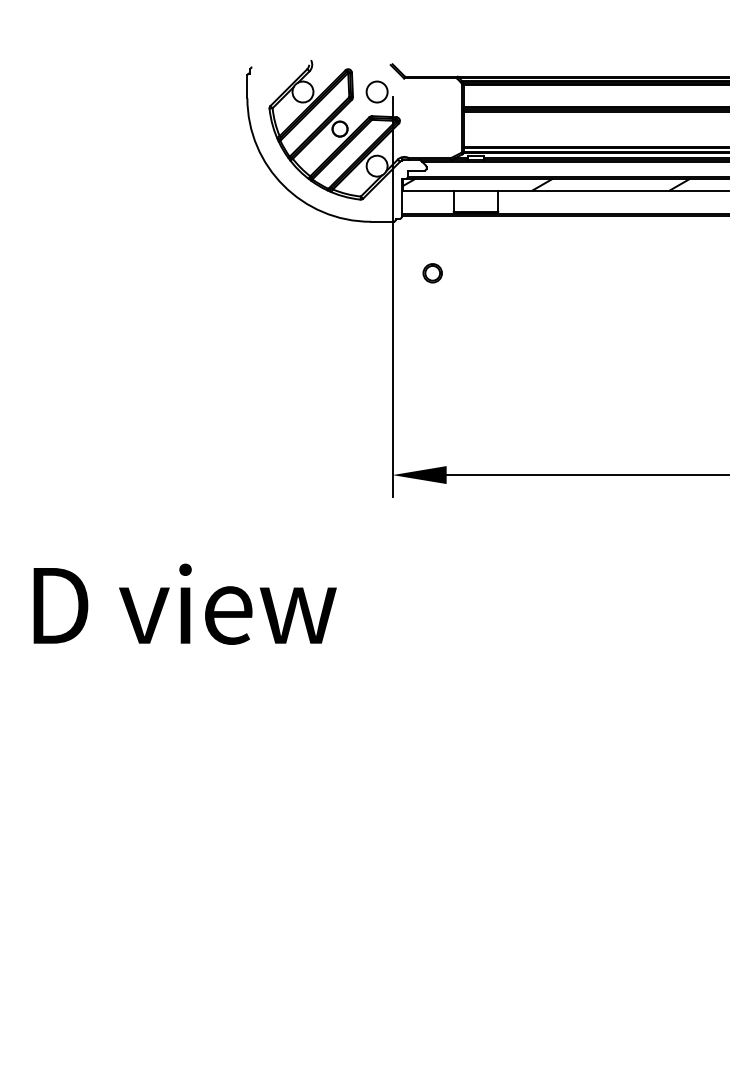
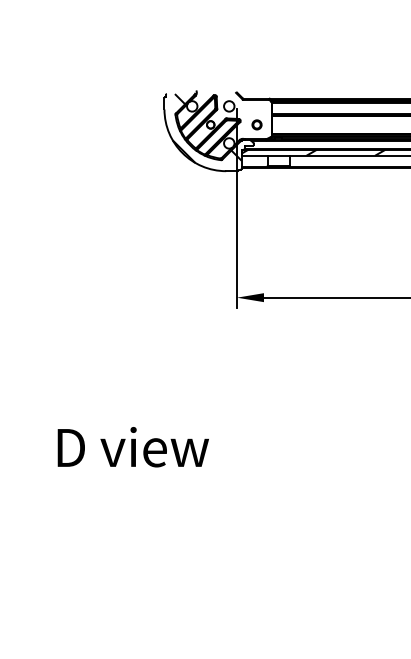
hatch: (331, 136) -> (206, 128), added
part: (431, 272) -> (256, 124), moved
text: (183, 604) -> (132, 447), moved

